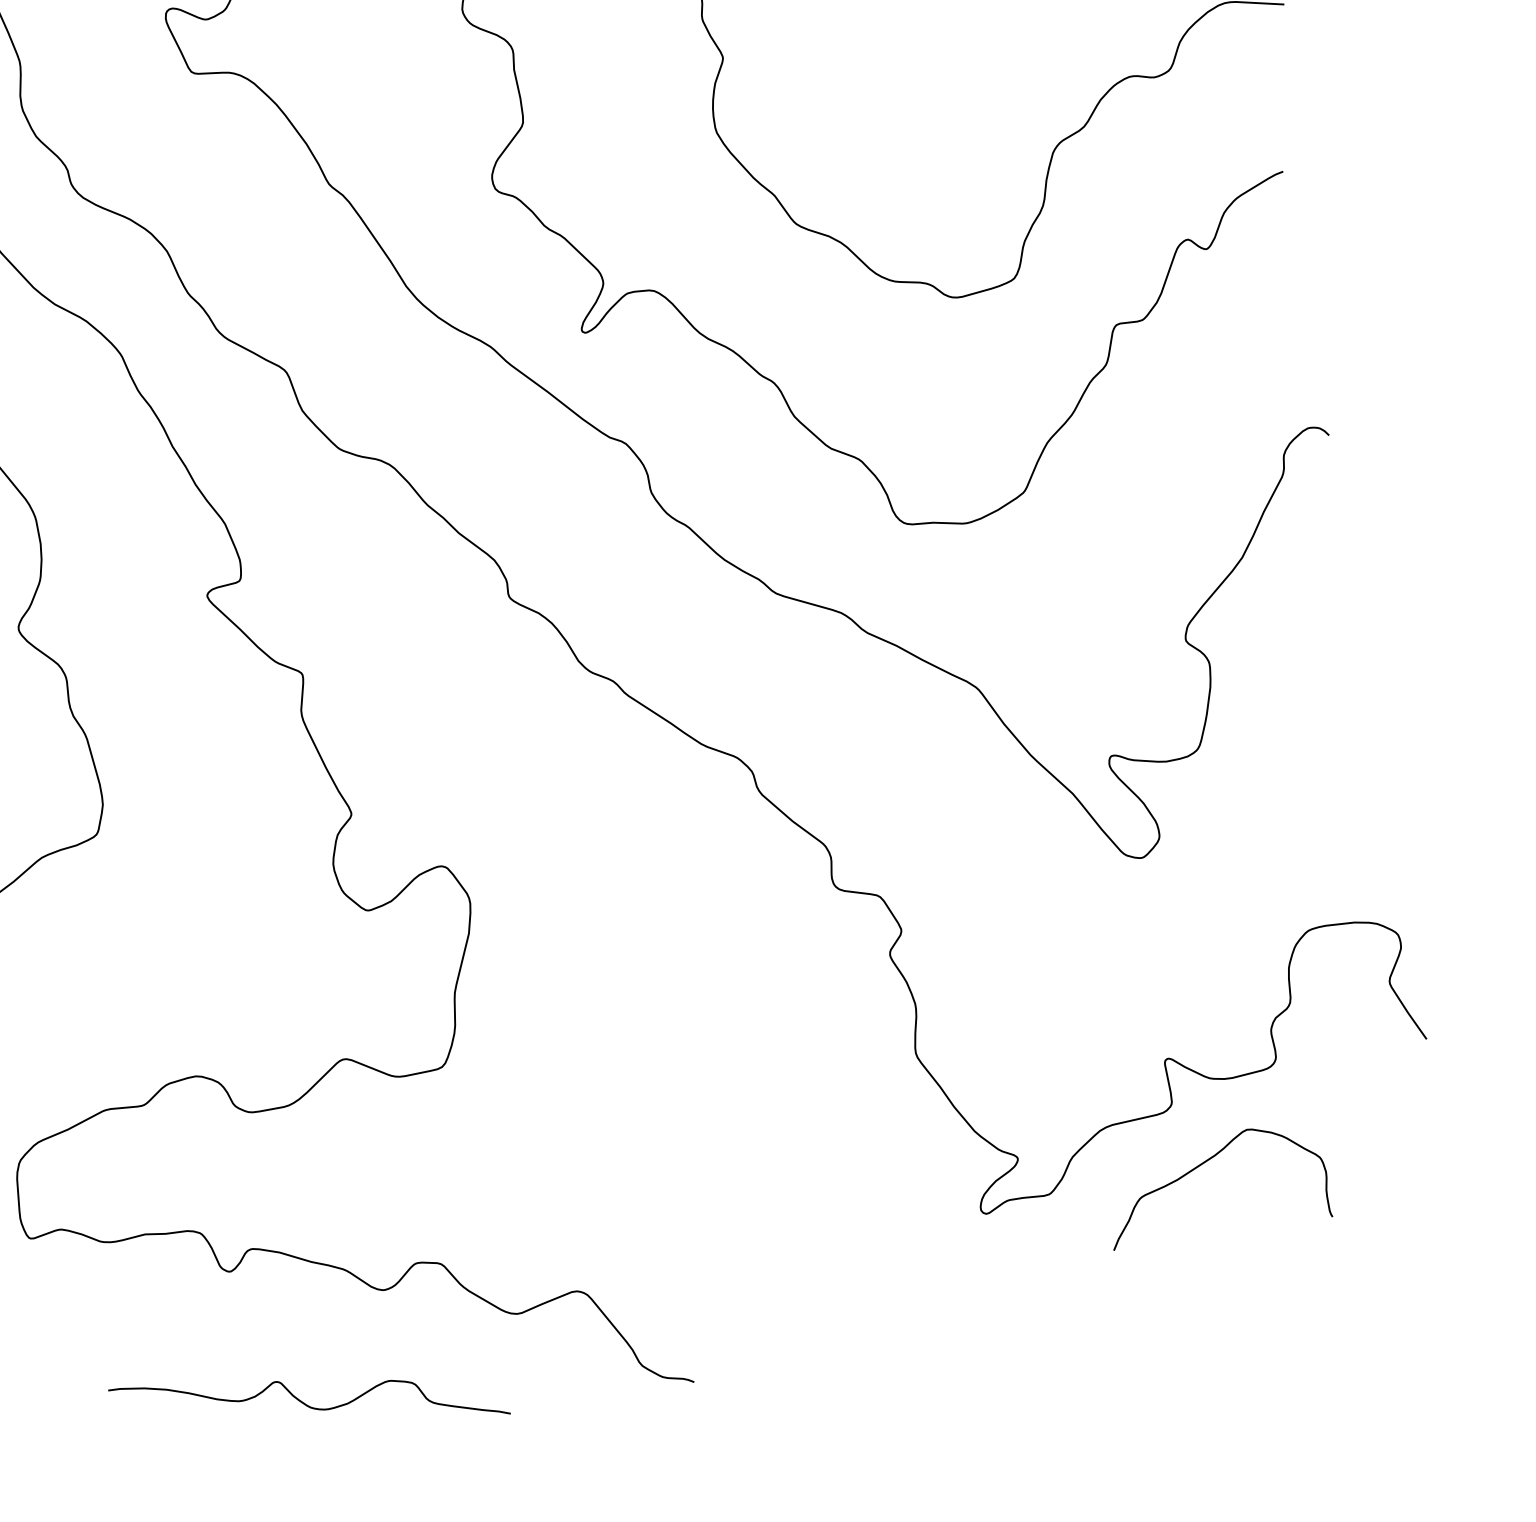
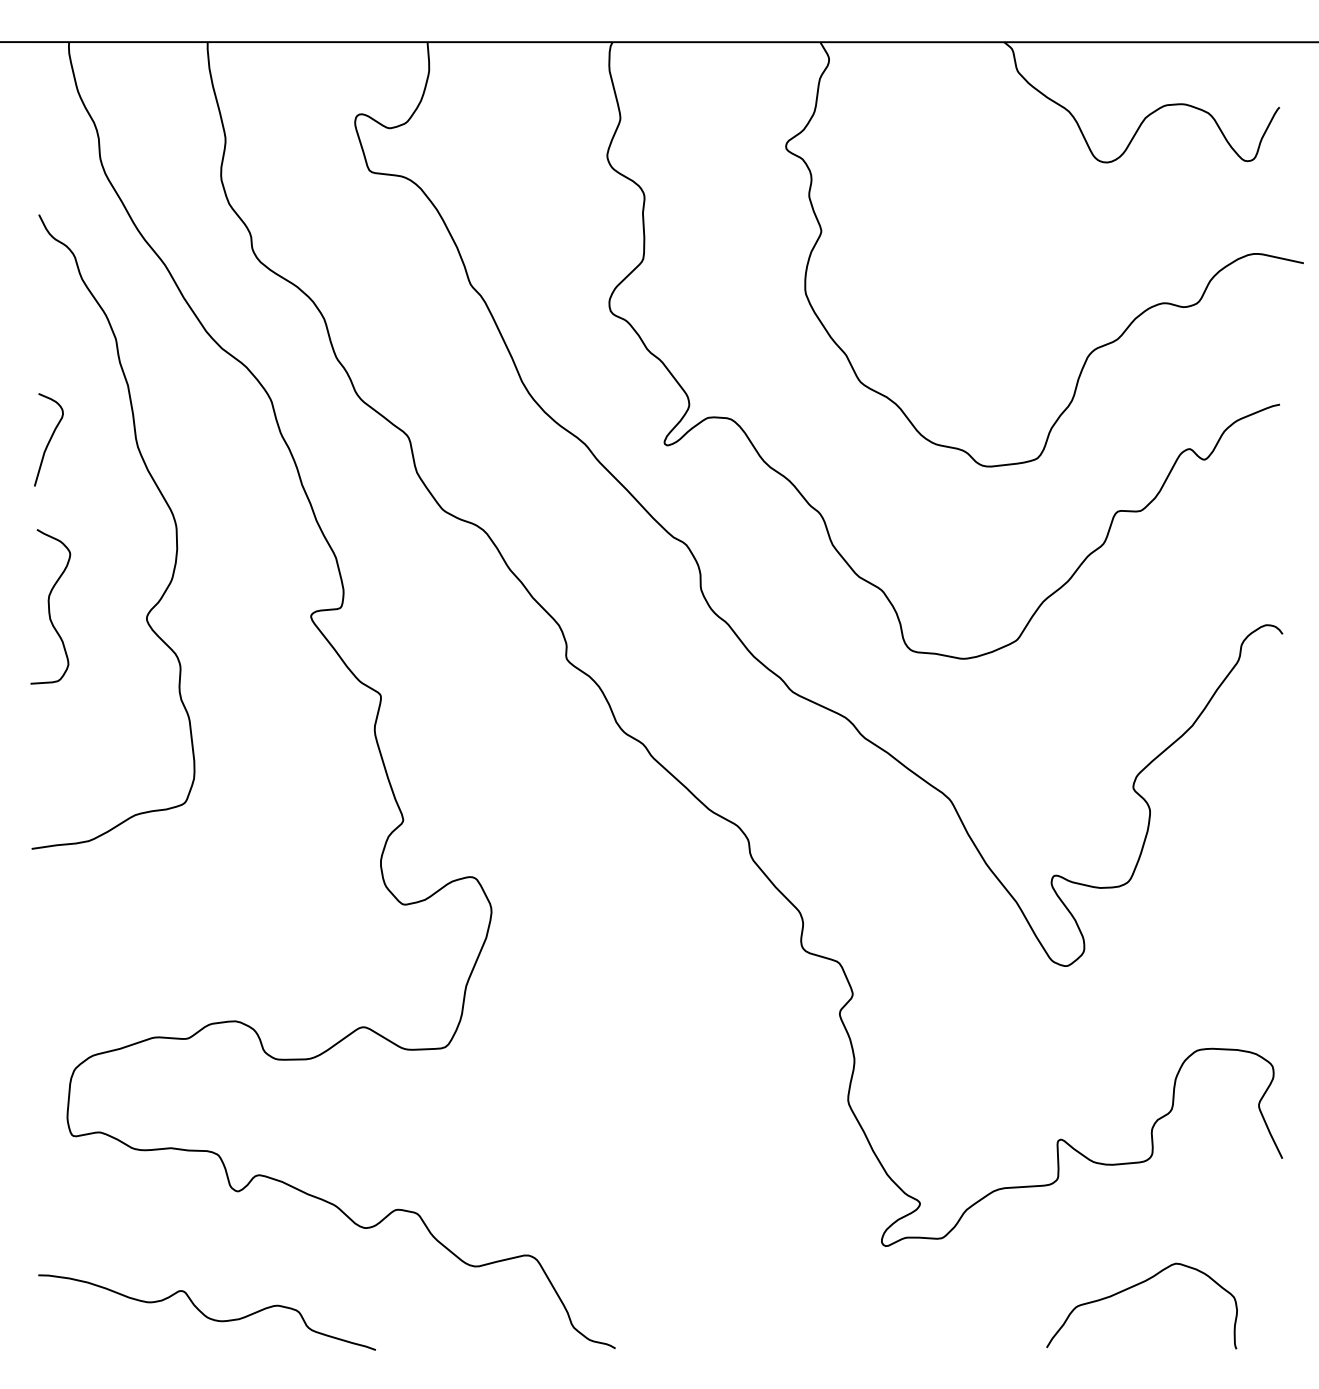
curve: (1202, 1165) -> (1133, 1287), moved
curve: (306, 1403) -> (204, 1313), moved

